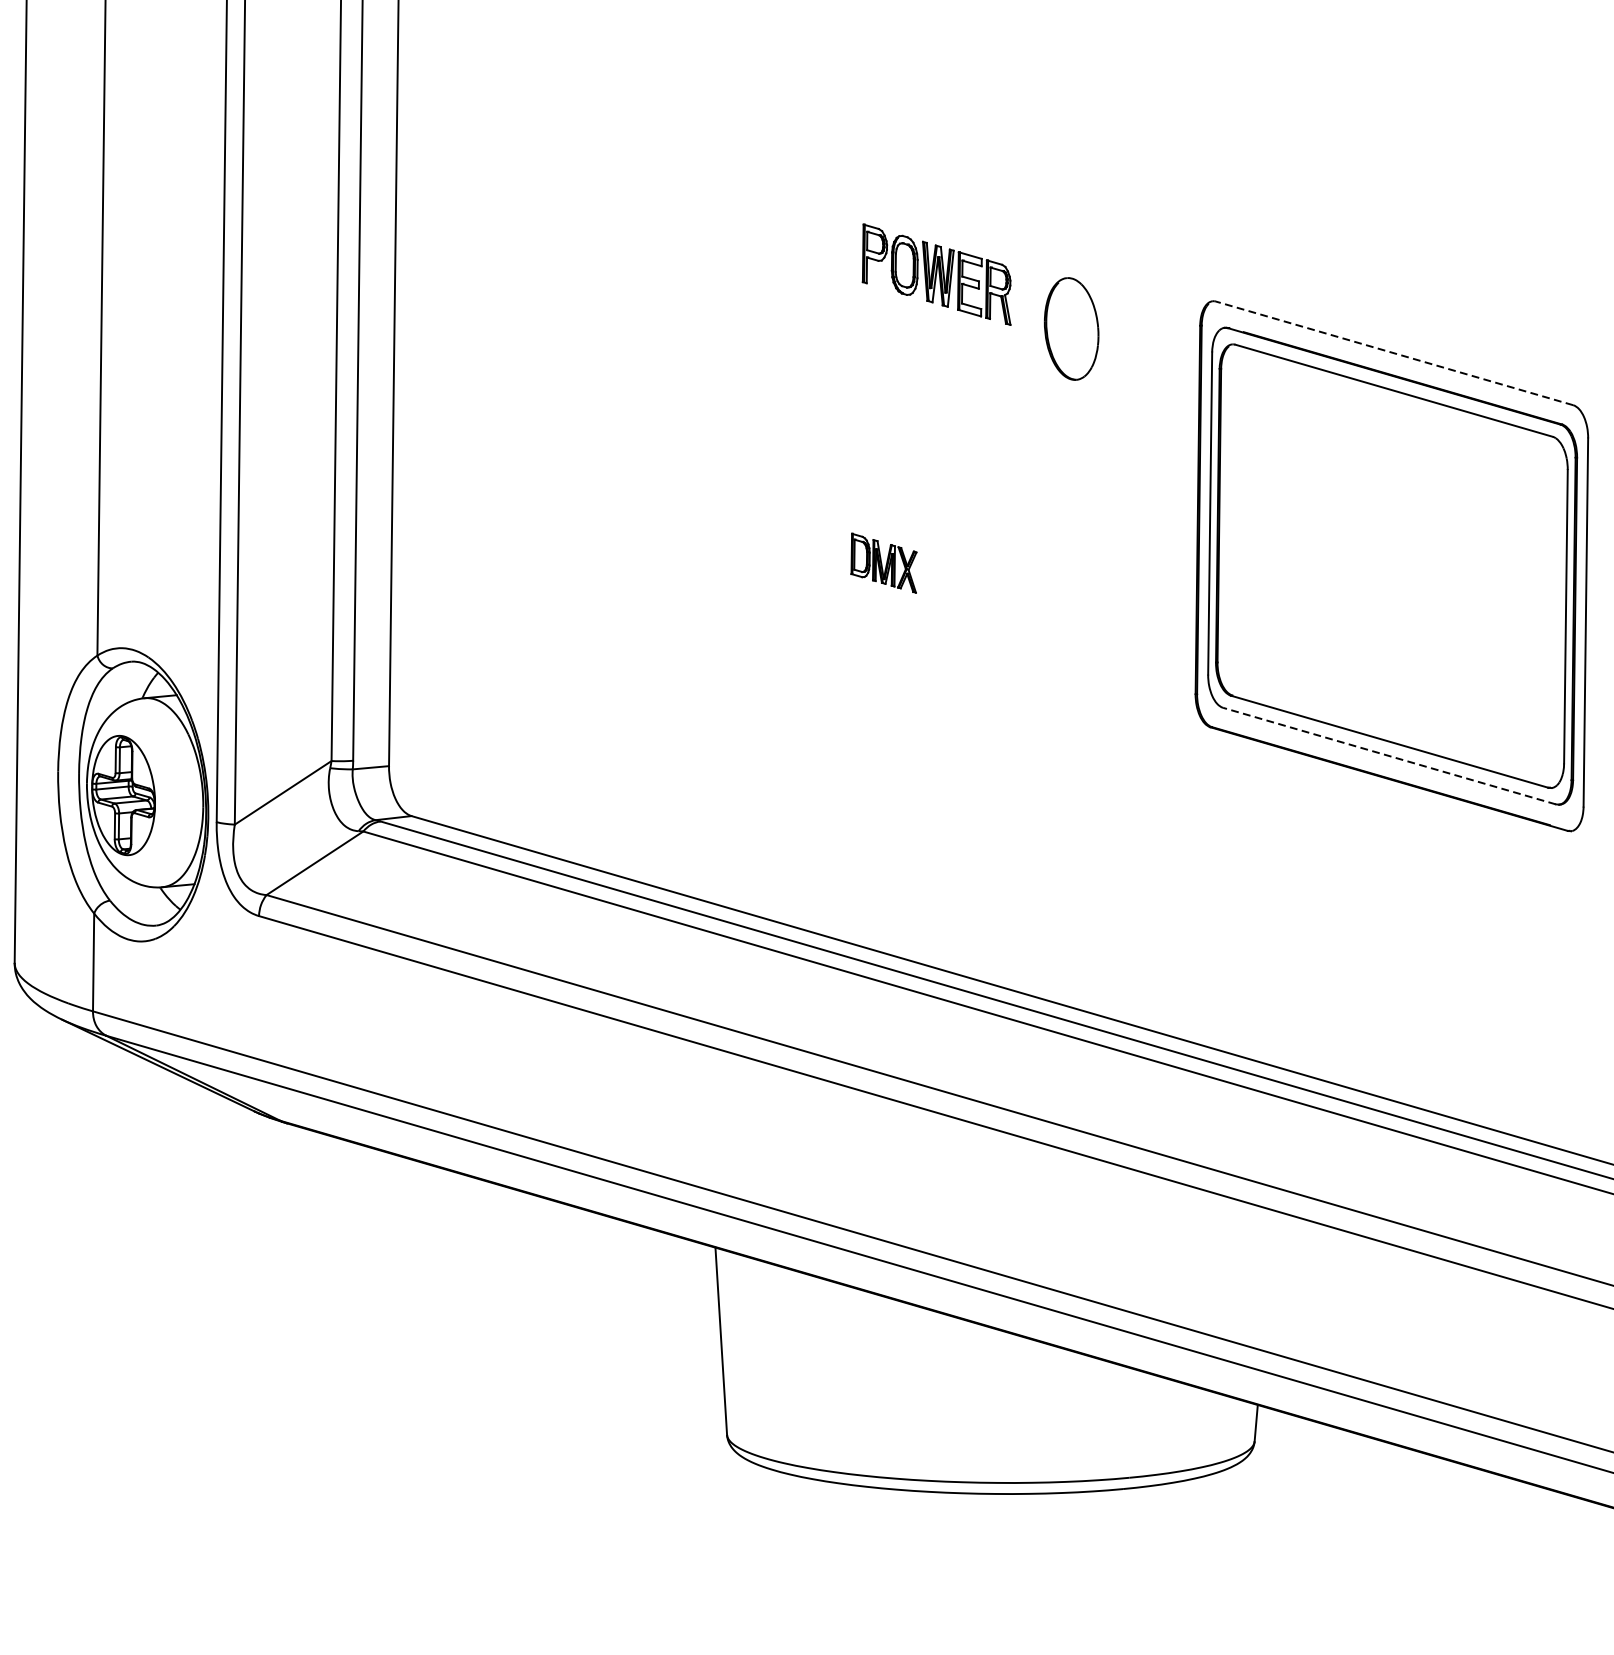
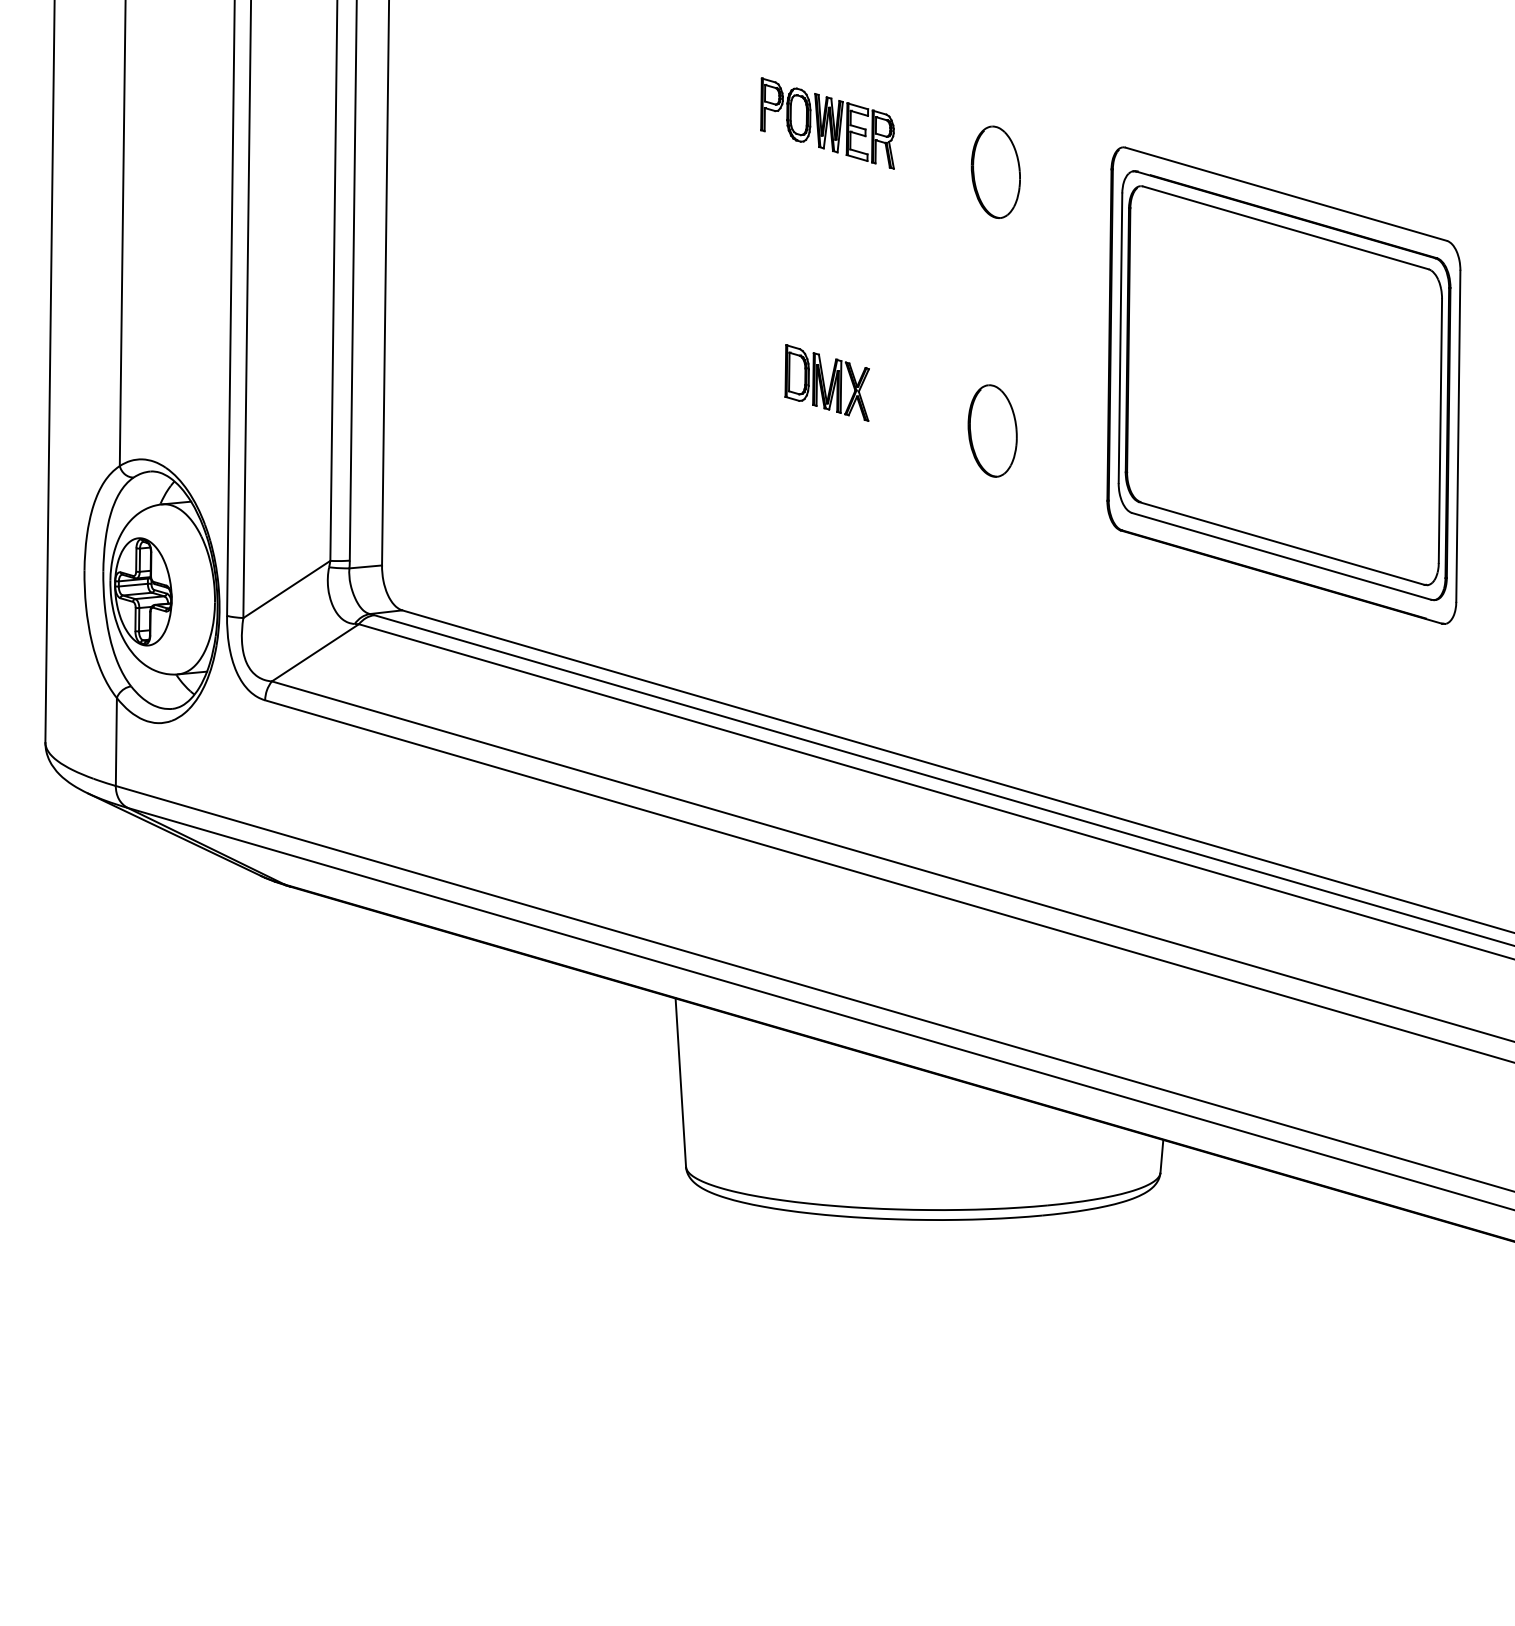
part: (936, 274) -> (827, 123), moved
line: (1393, 353) -> (1285, 194), dashed -> solid
part: (883, 562) -> (826, 382), size x1.43
part: (1067, 616) -> (992, 430), added
line: (1389, 756) -> (1281, 556), dashed -> solid

